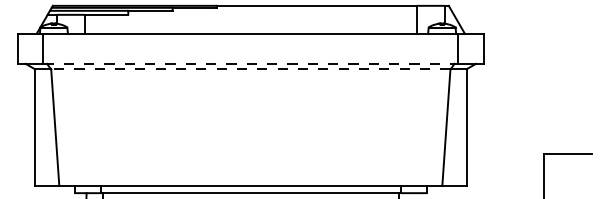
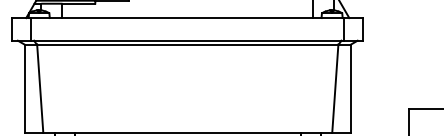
line: (251, 63) -> (188, 40), dashed -> solid
line: (250, 69) -> (187, 44), dashed -> solid

